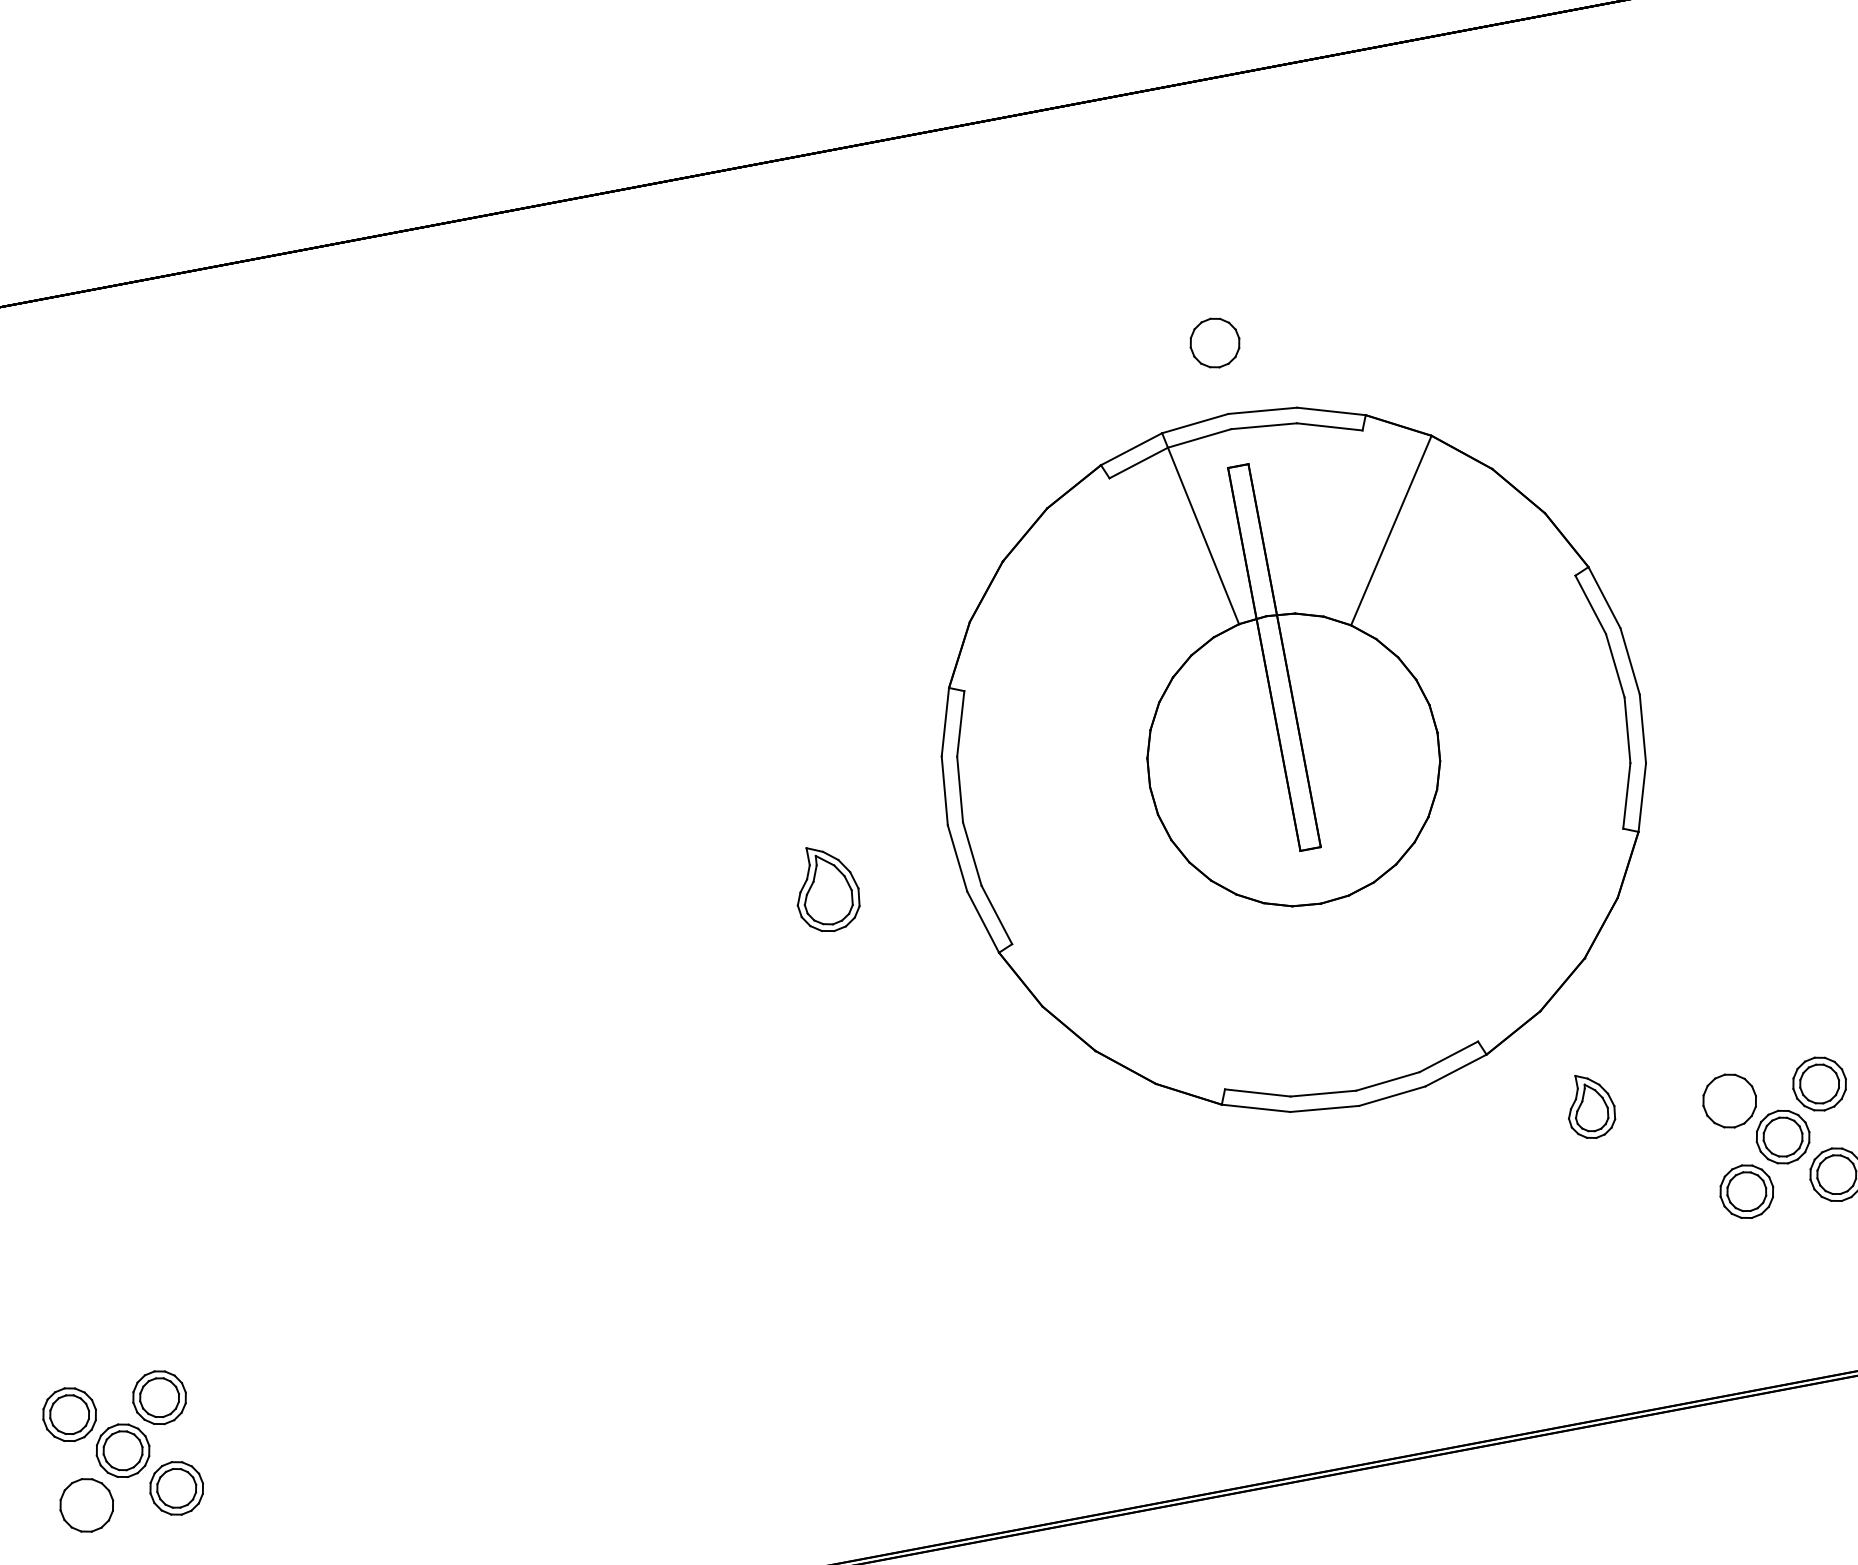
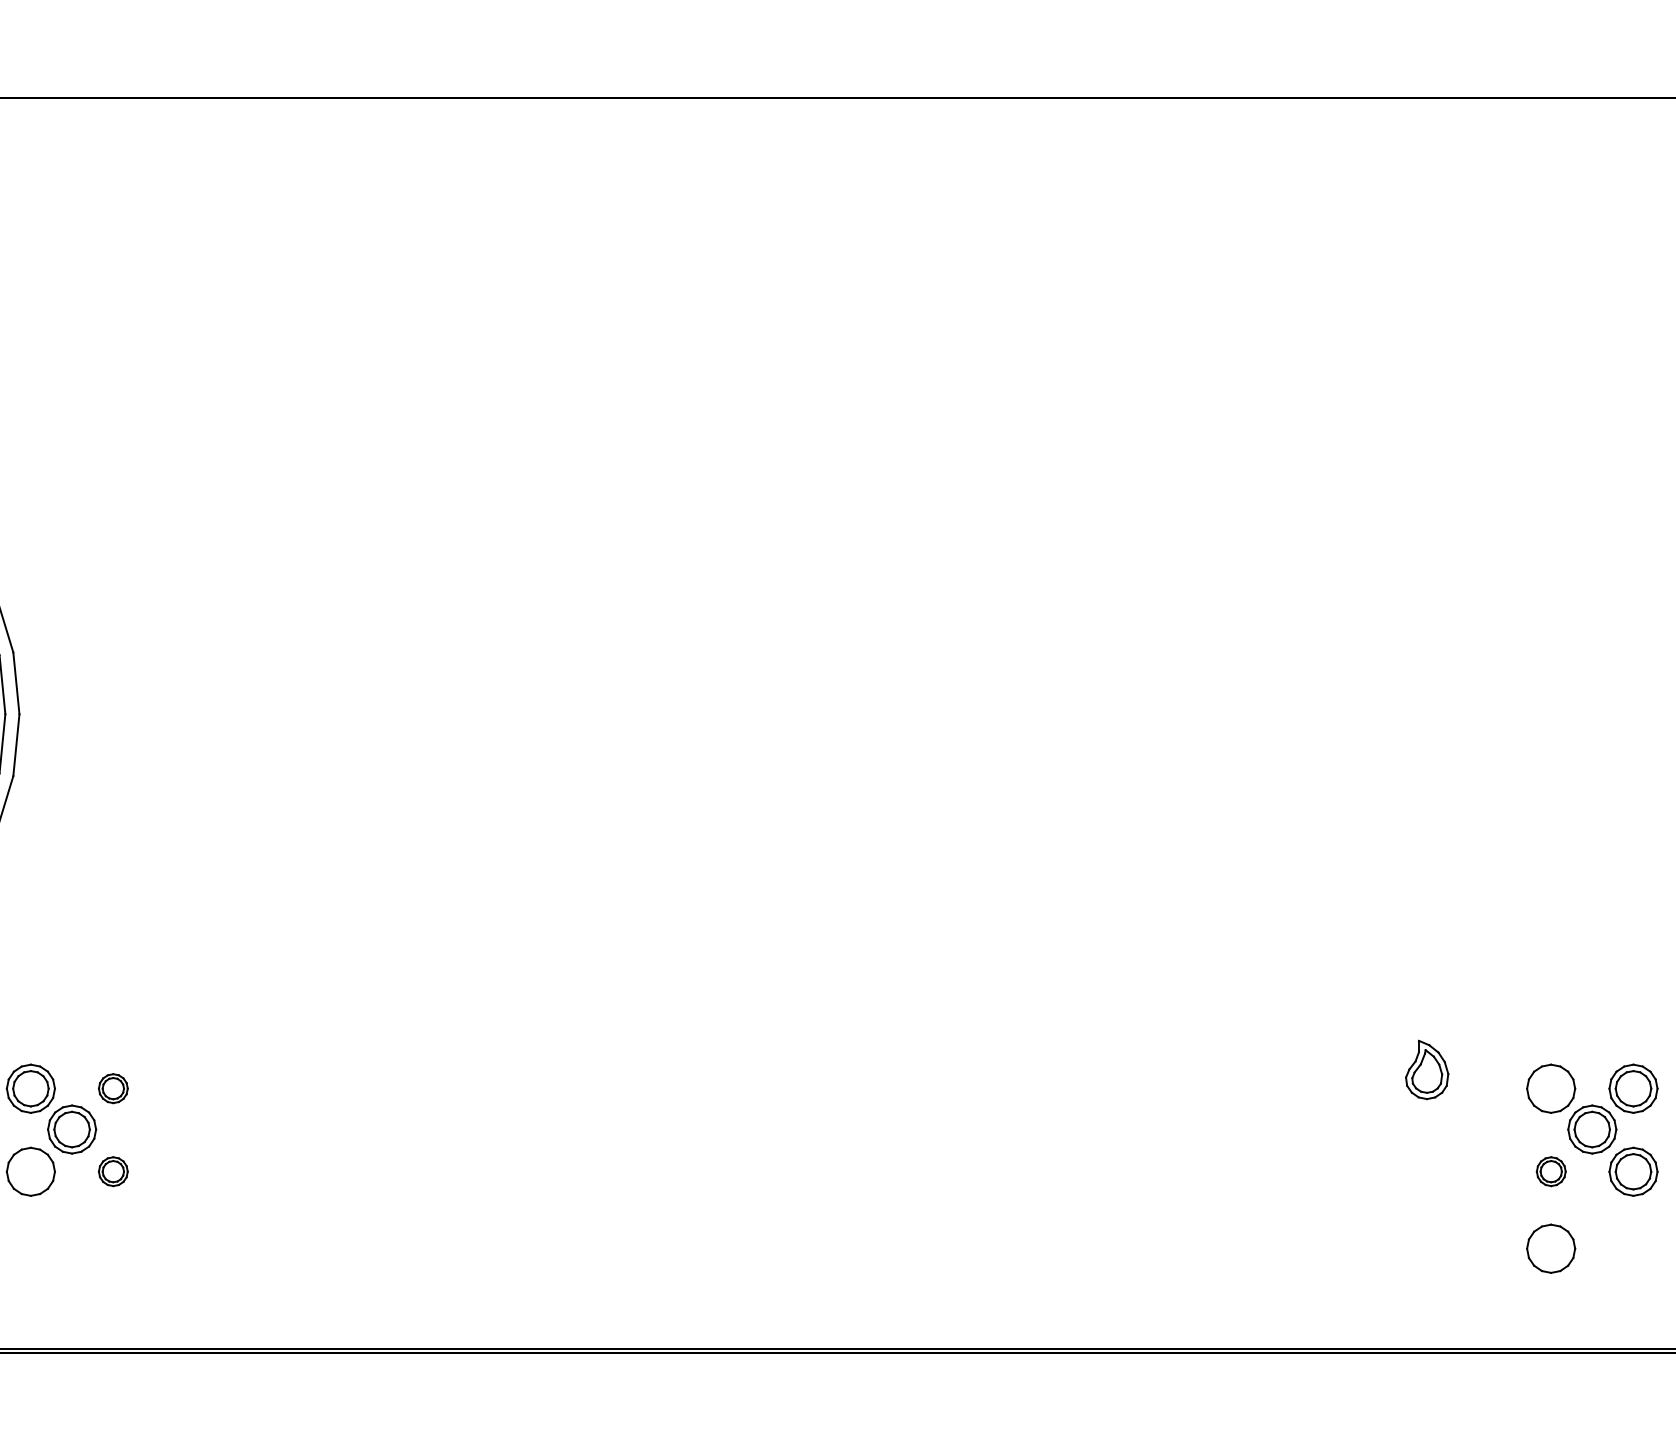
part: (1214, 343) -> (1222, 332), removed
part: (1293, 760) -> (1222, 714), removed
part: (825, 888) -> (787, 749), removed
part: (1747, 1191) -> (1551, 1171), size x0.6
part: (1763, 1275) -> (1551, 1248), added
part: (159, 1397) -> (113, 1088), size x0.6
part: (176, 1488) -> (113, 1171), size x0.6

